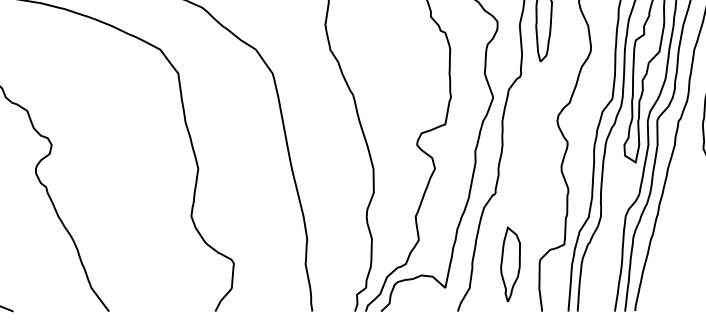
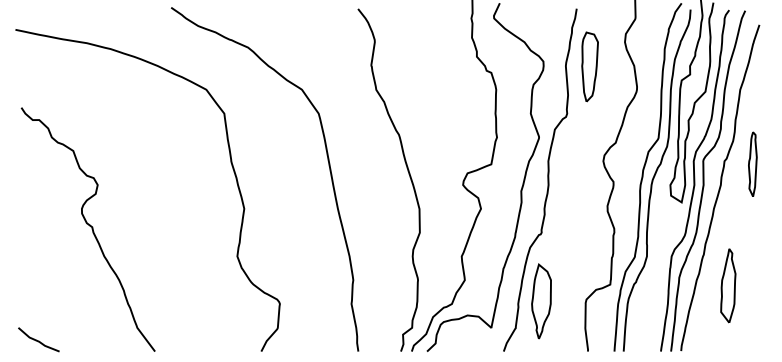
part: (682, 245) -> (728, 285), added
part: (510, 264) -> (541, 301), moved

